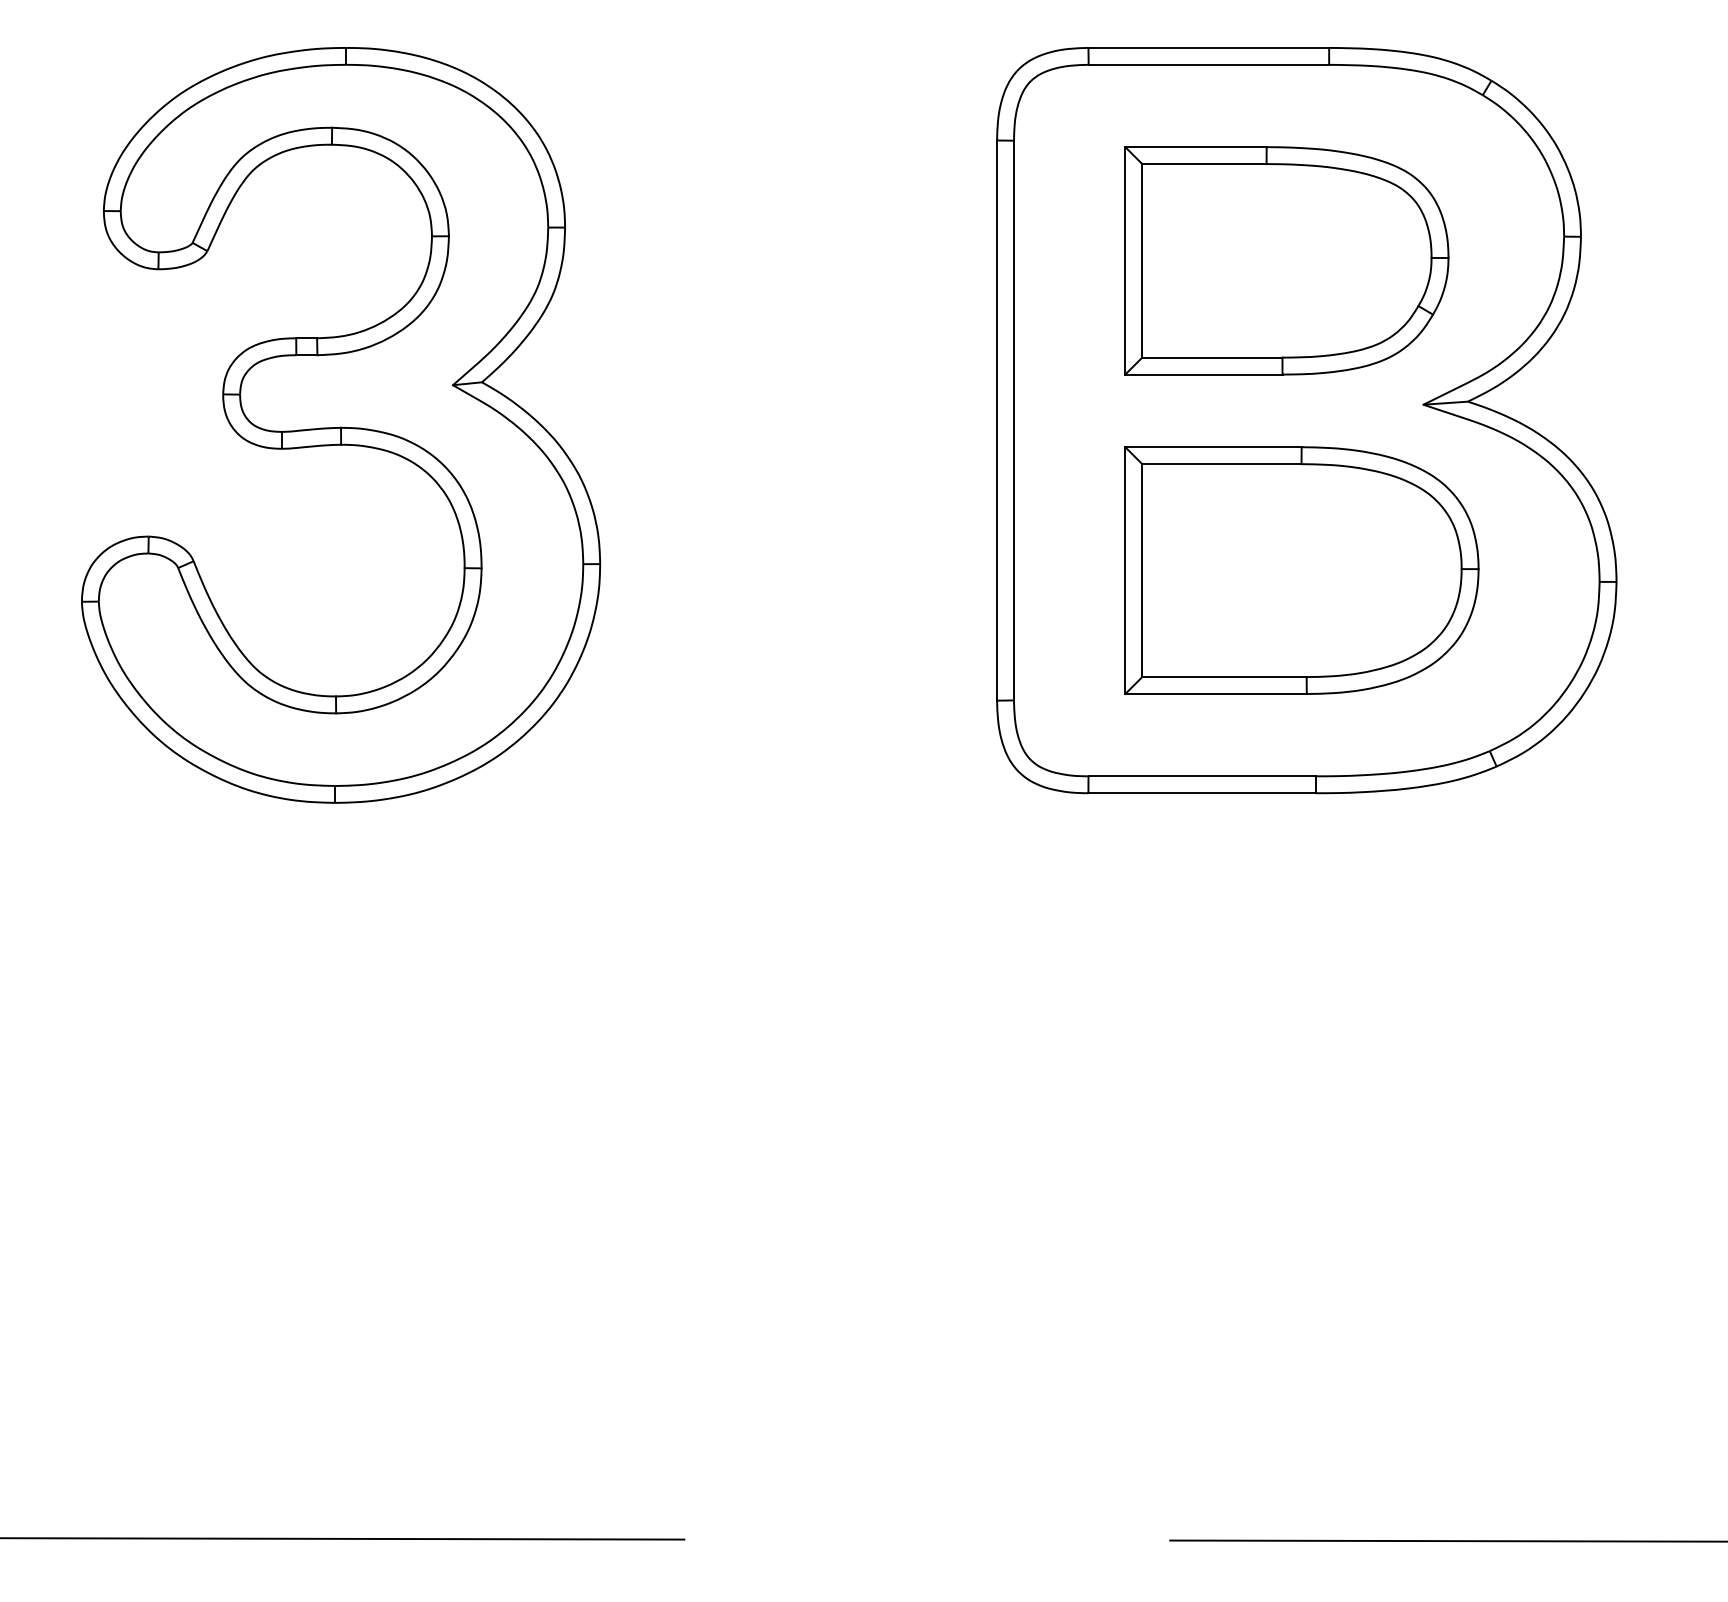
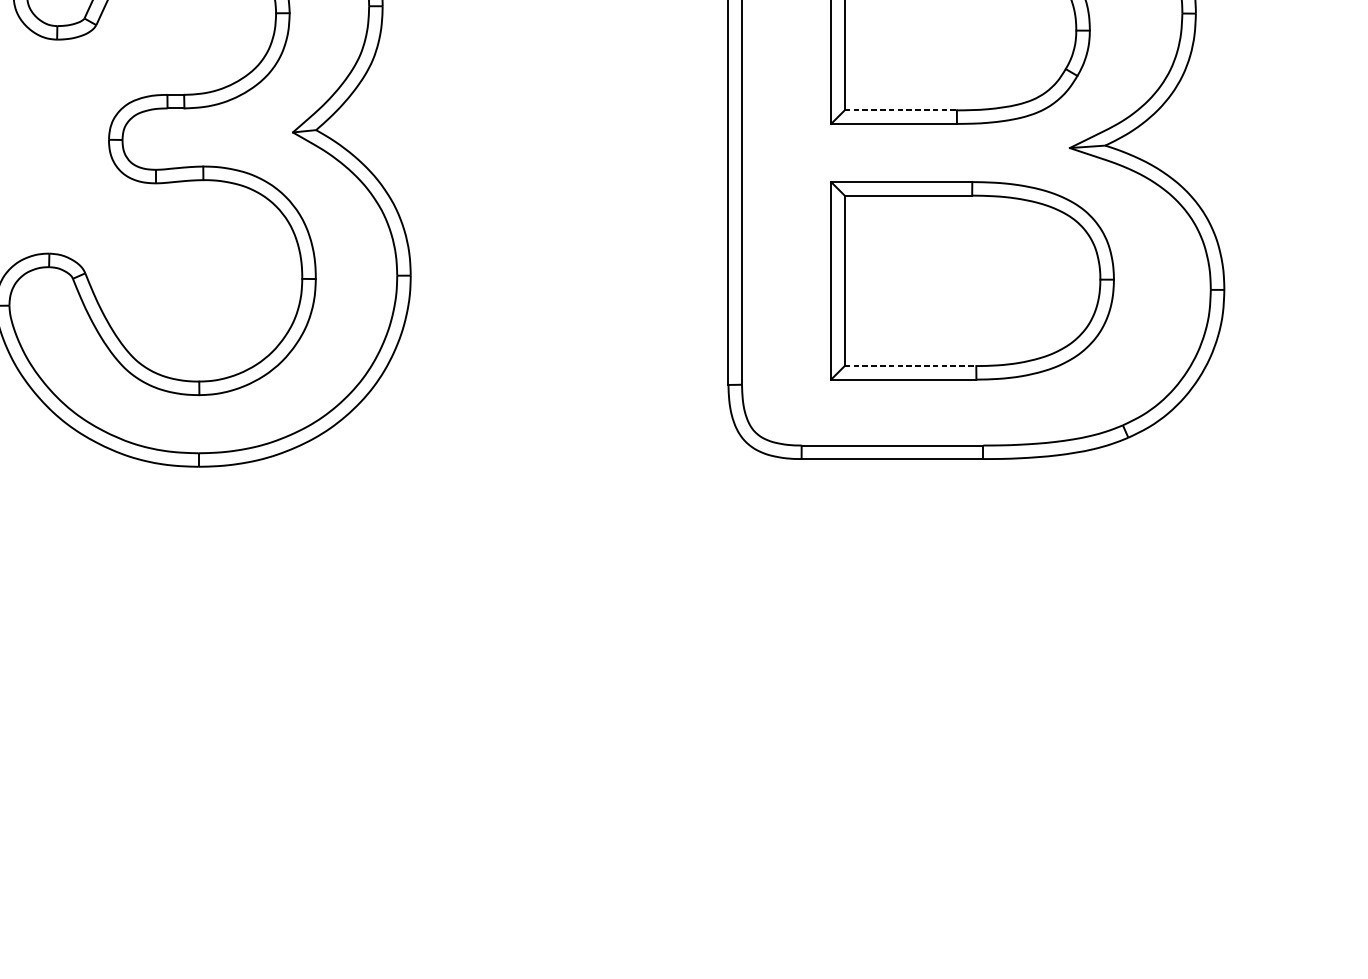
line: (1212, 357) -> (900, 110), solid -> dashed
line: (1224, 677) -> (910, 366), solid -> dashed

